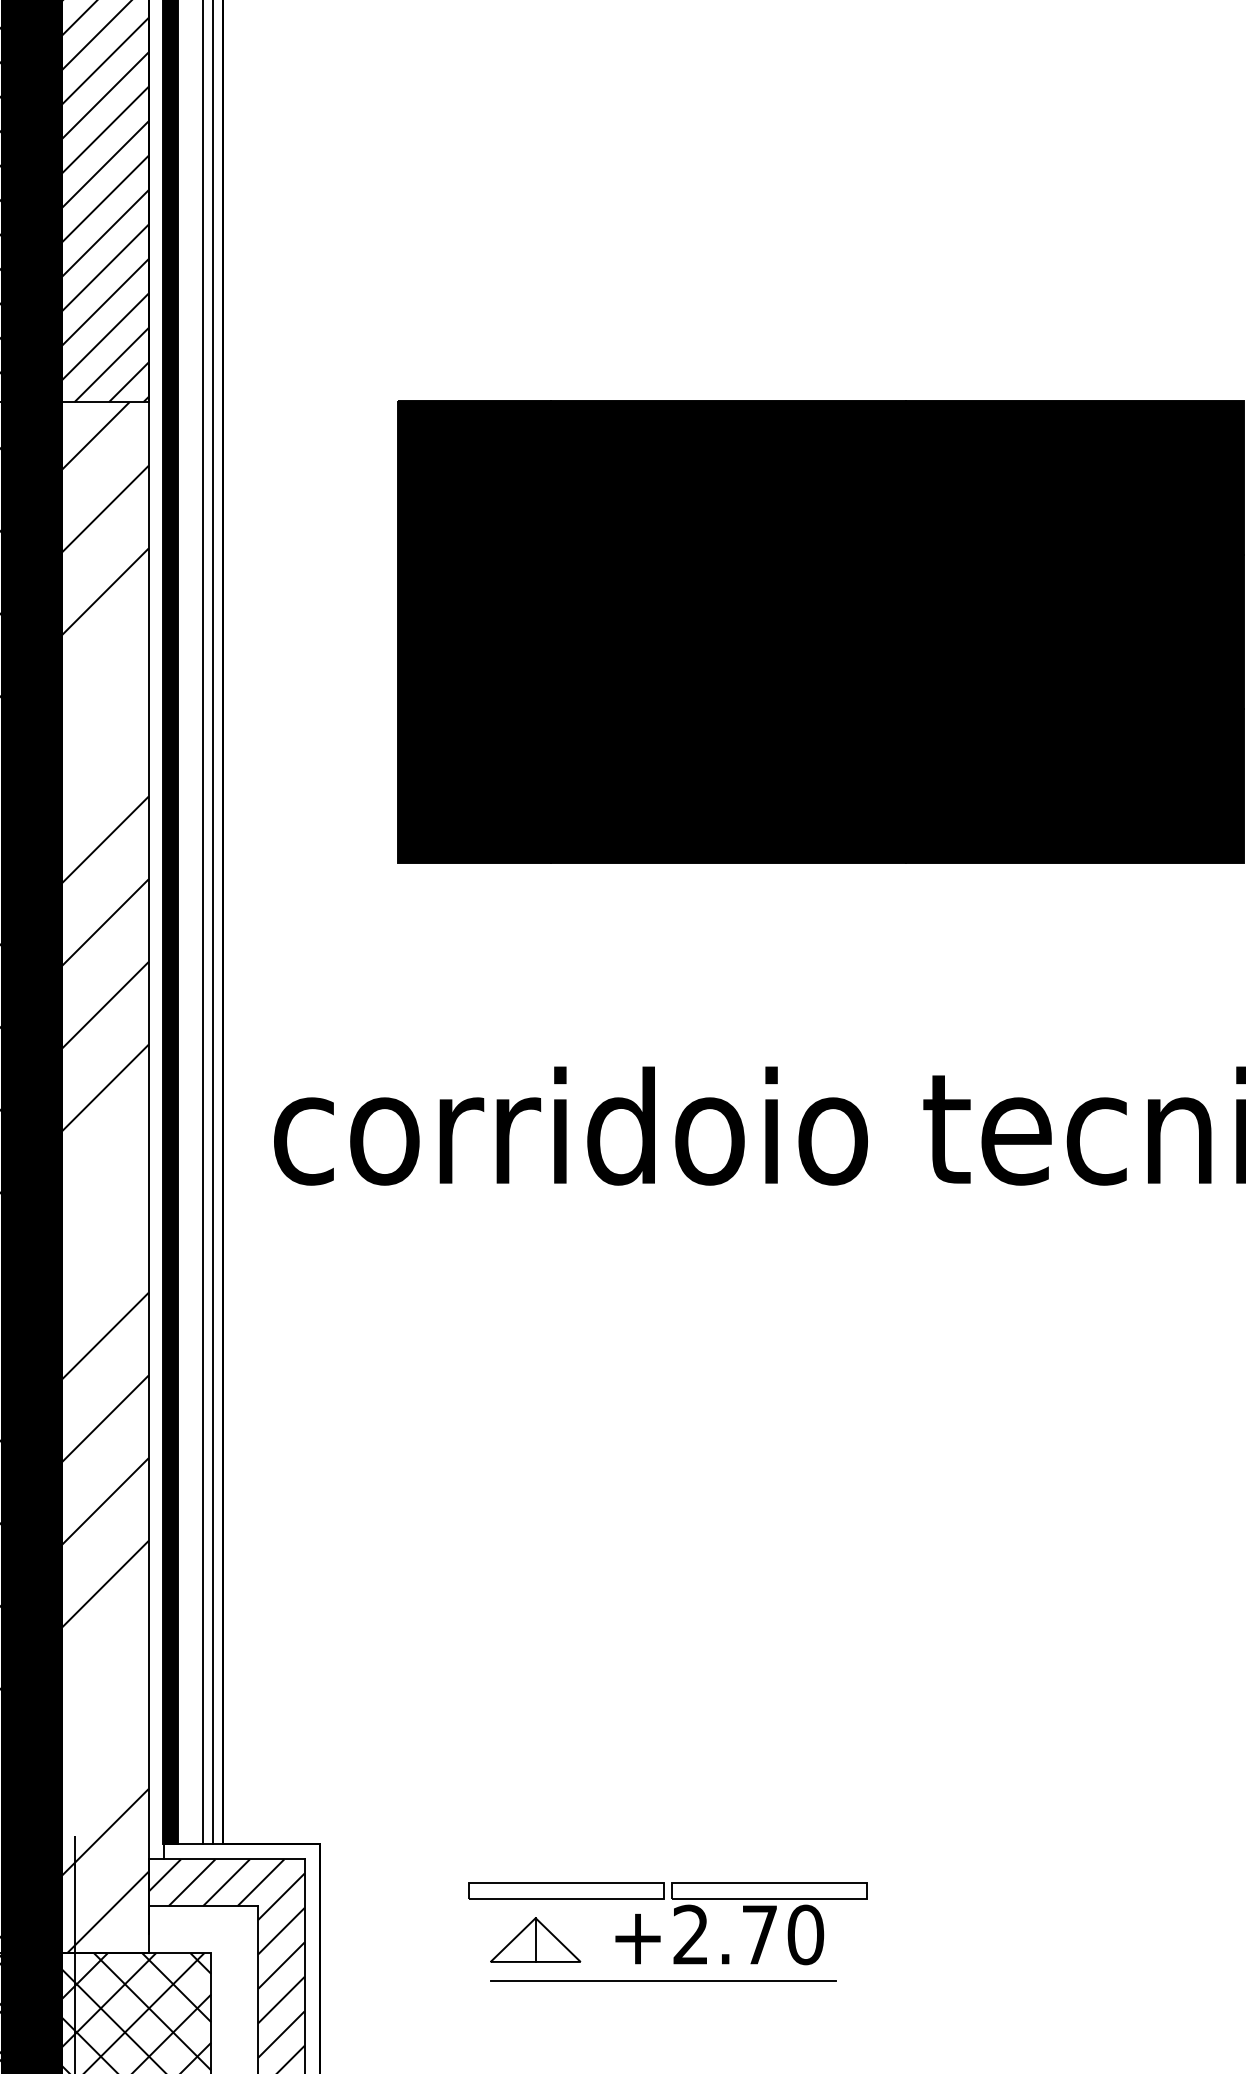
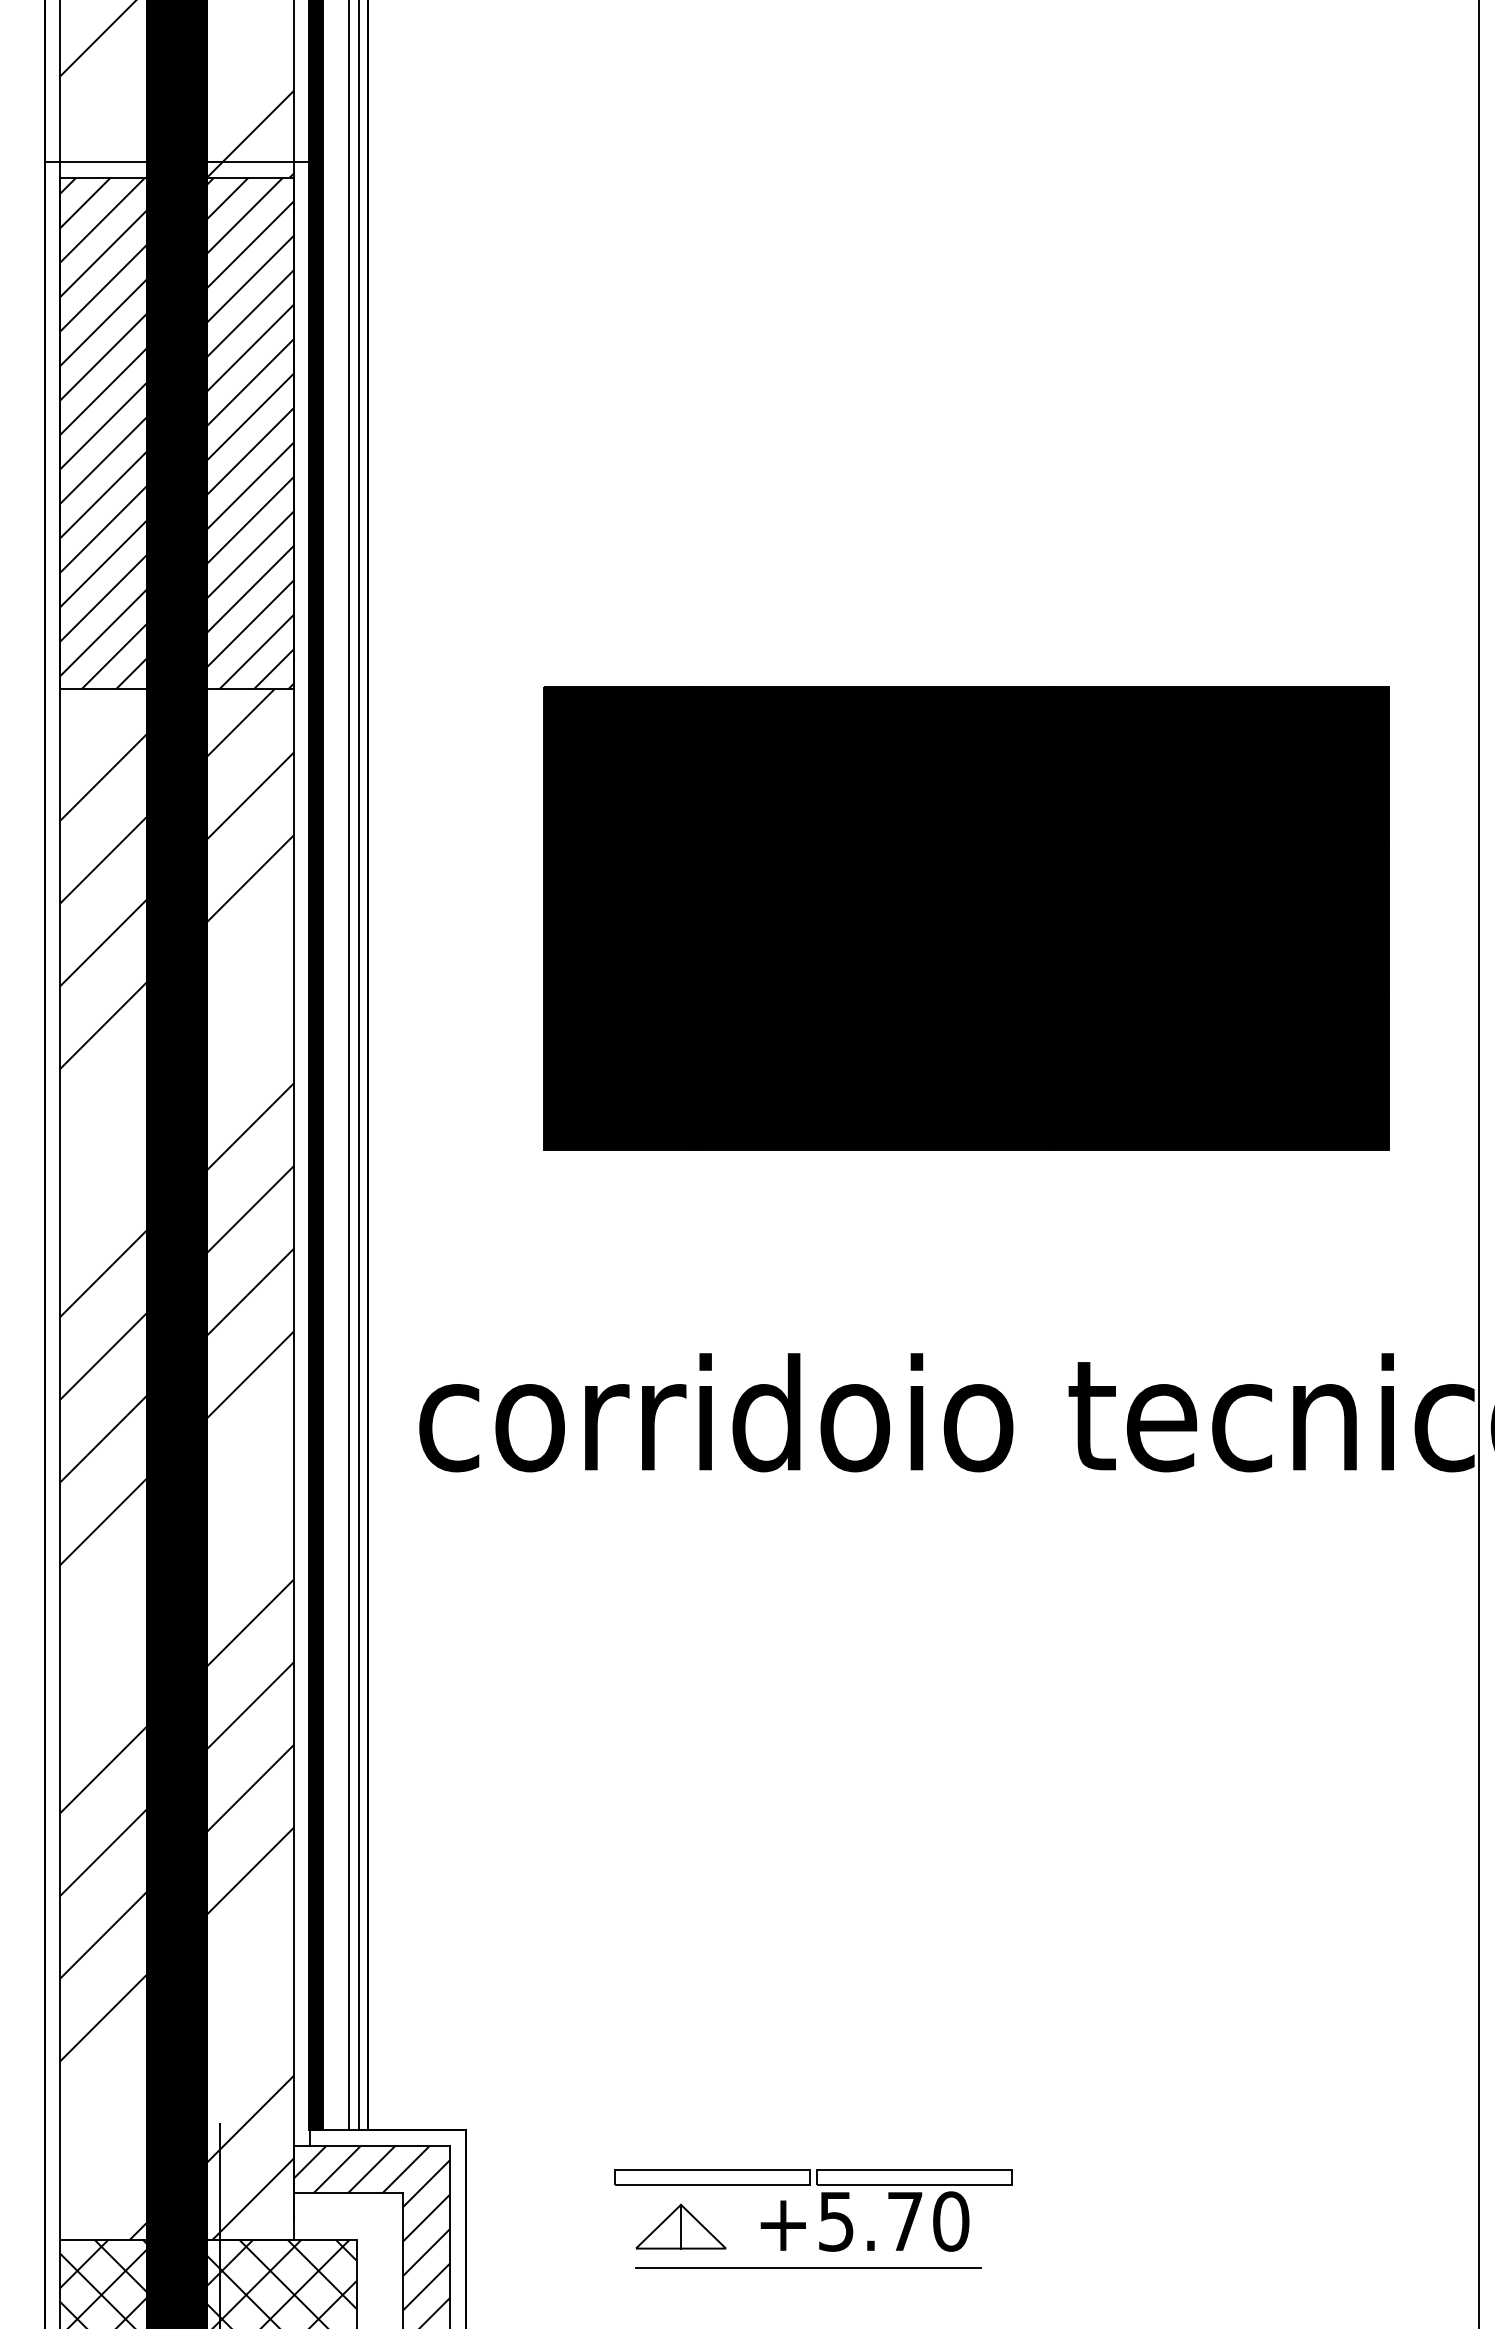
text: (691, 1934) -> (836, 2221), +2.70 -> +5.70

